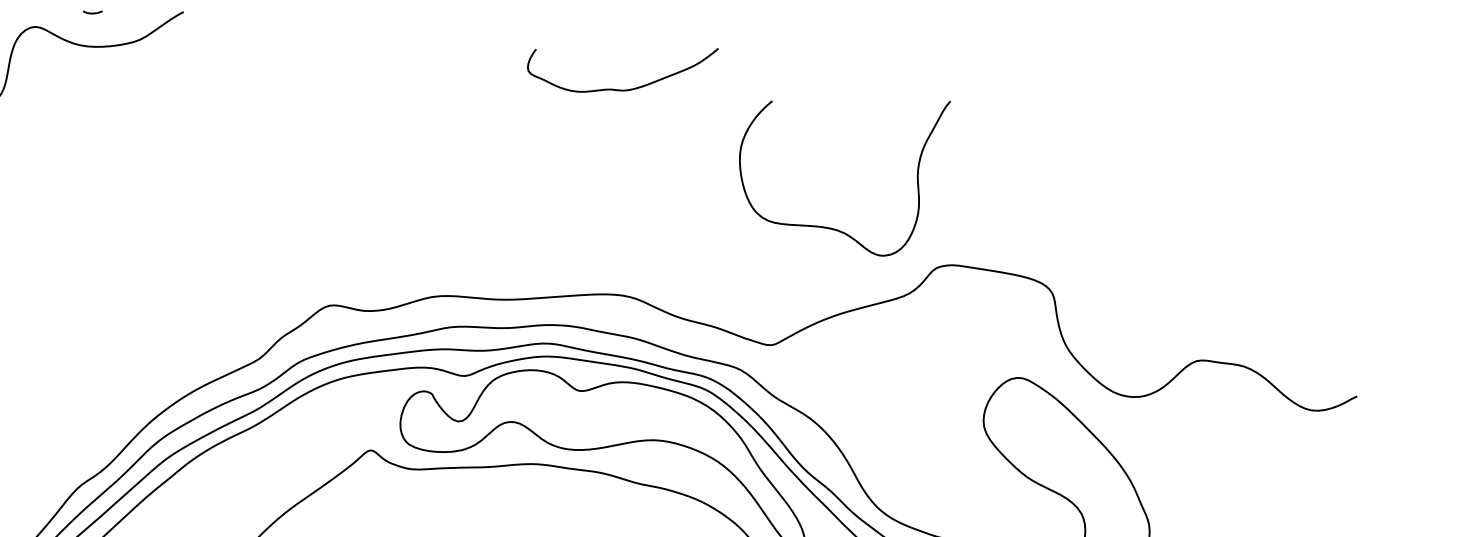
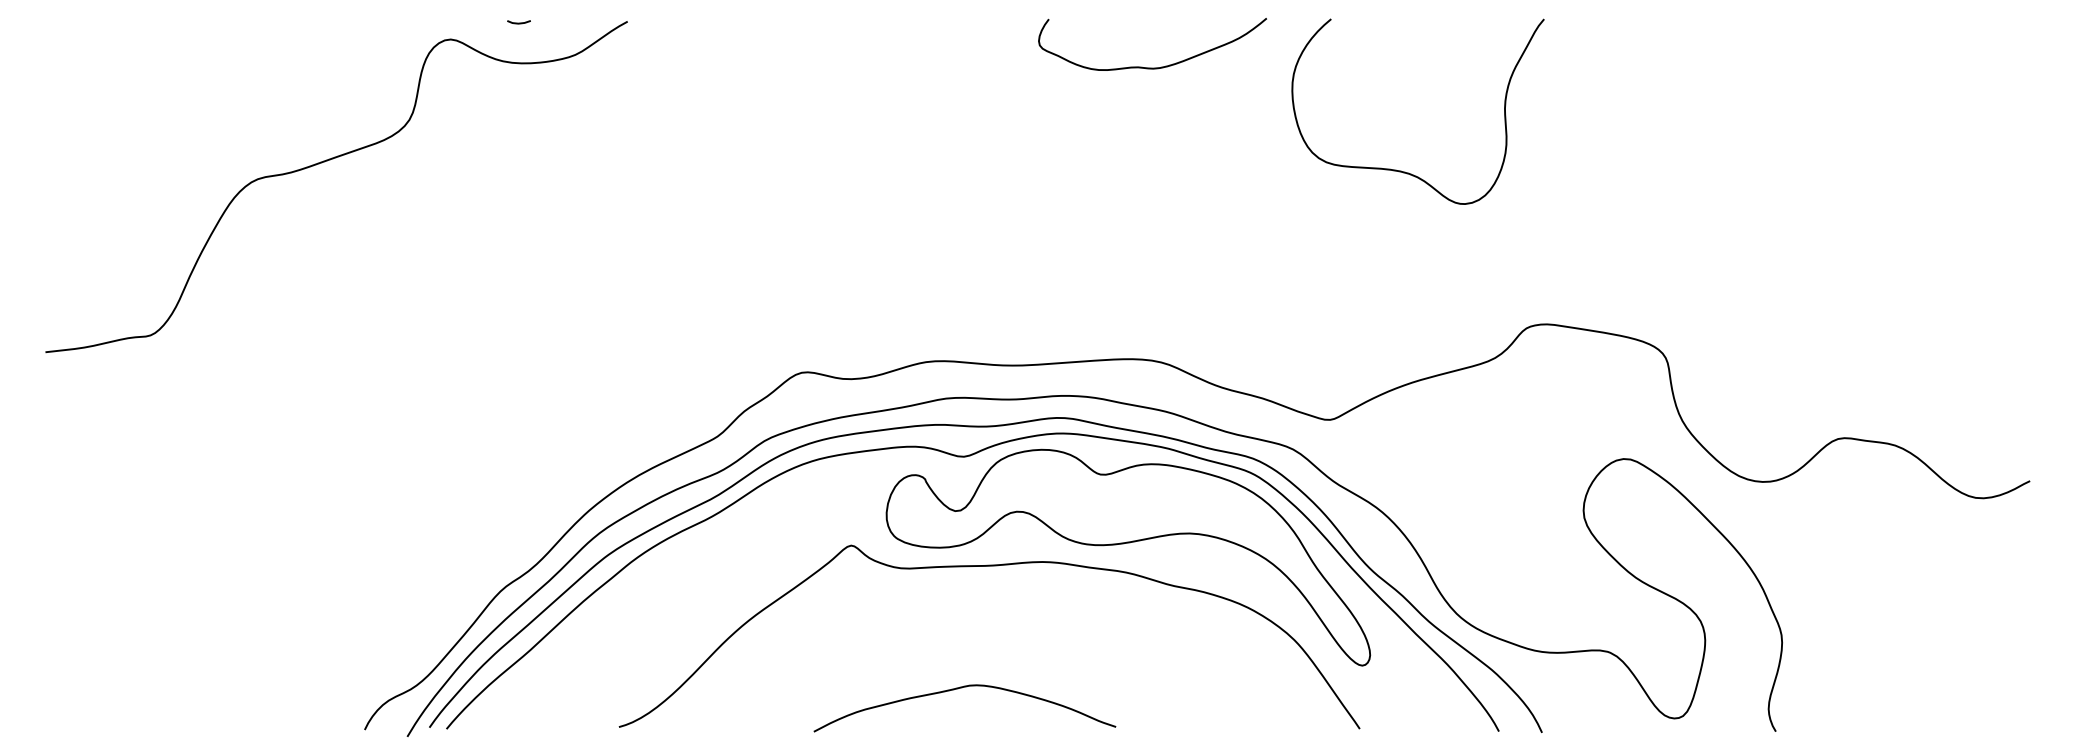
curve: (622, 89) -> (1152, 67), moved
curve: (831, 227) -> (1401, 170), moved

